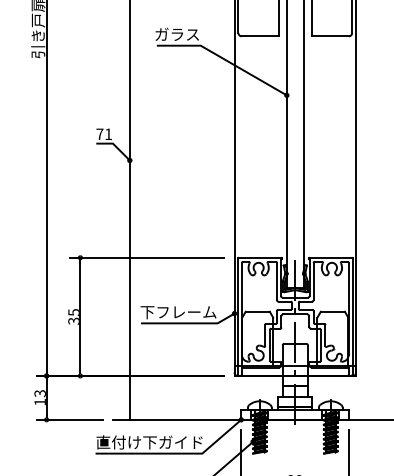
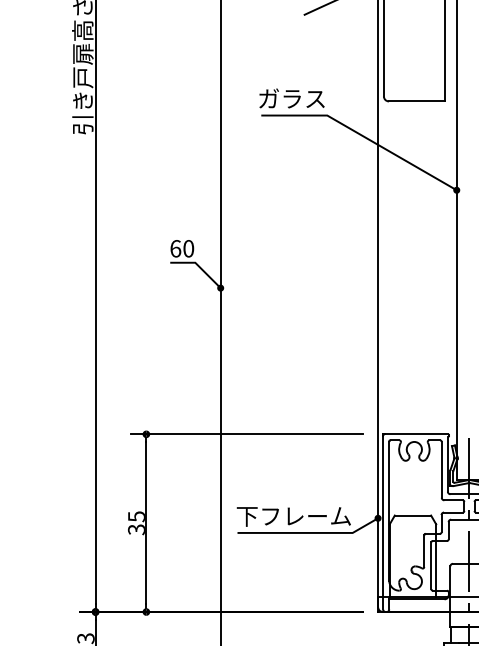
text: (104, 134) -> (182, 249), 71 -> 60

